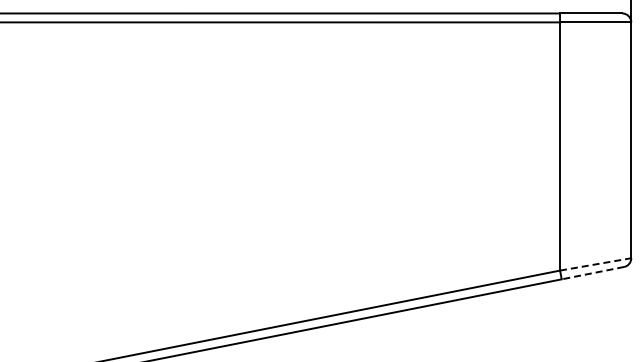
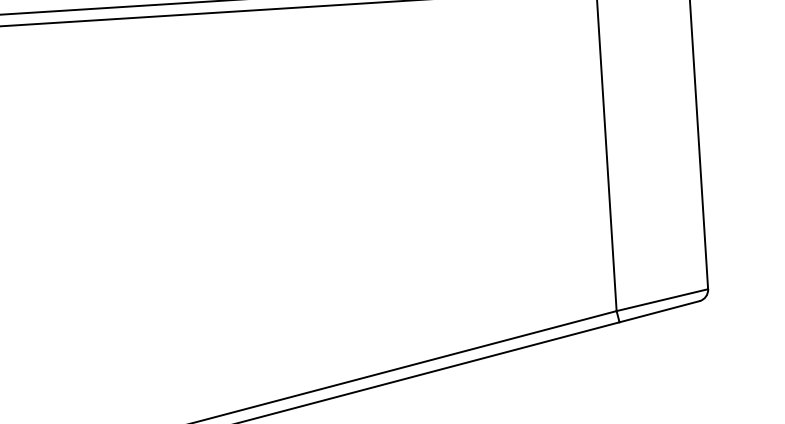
line: (596, 264) -> (663, 300), dashed -> solid
line: (592, 273) -> (658, 312), dashed -> solid

